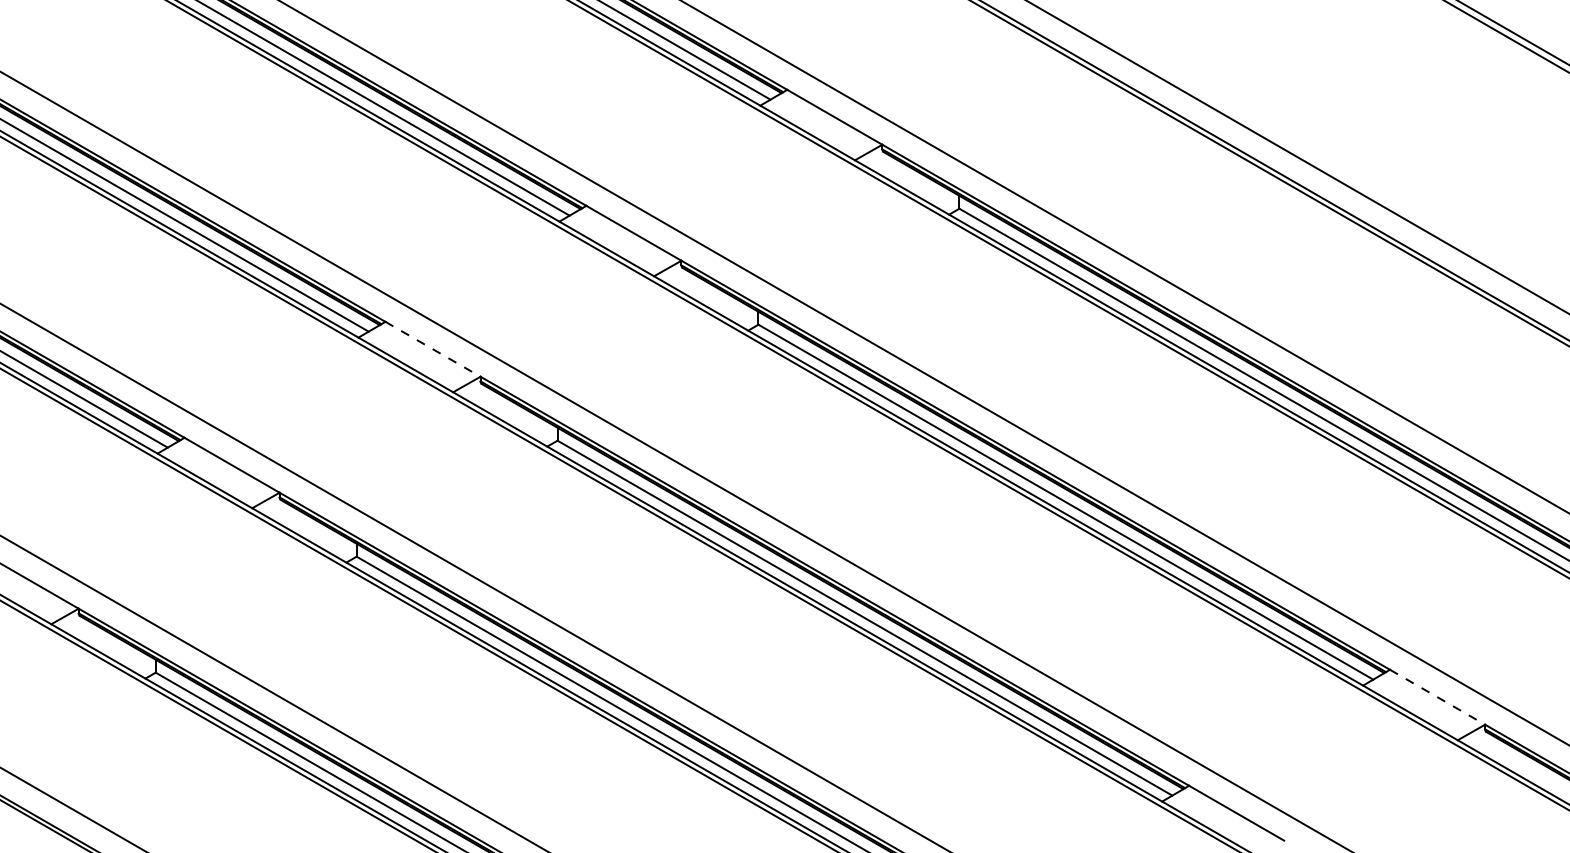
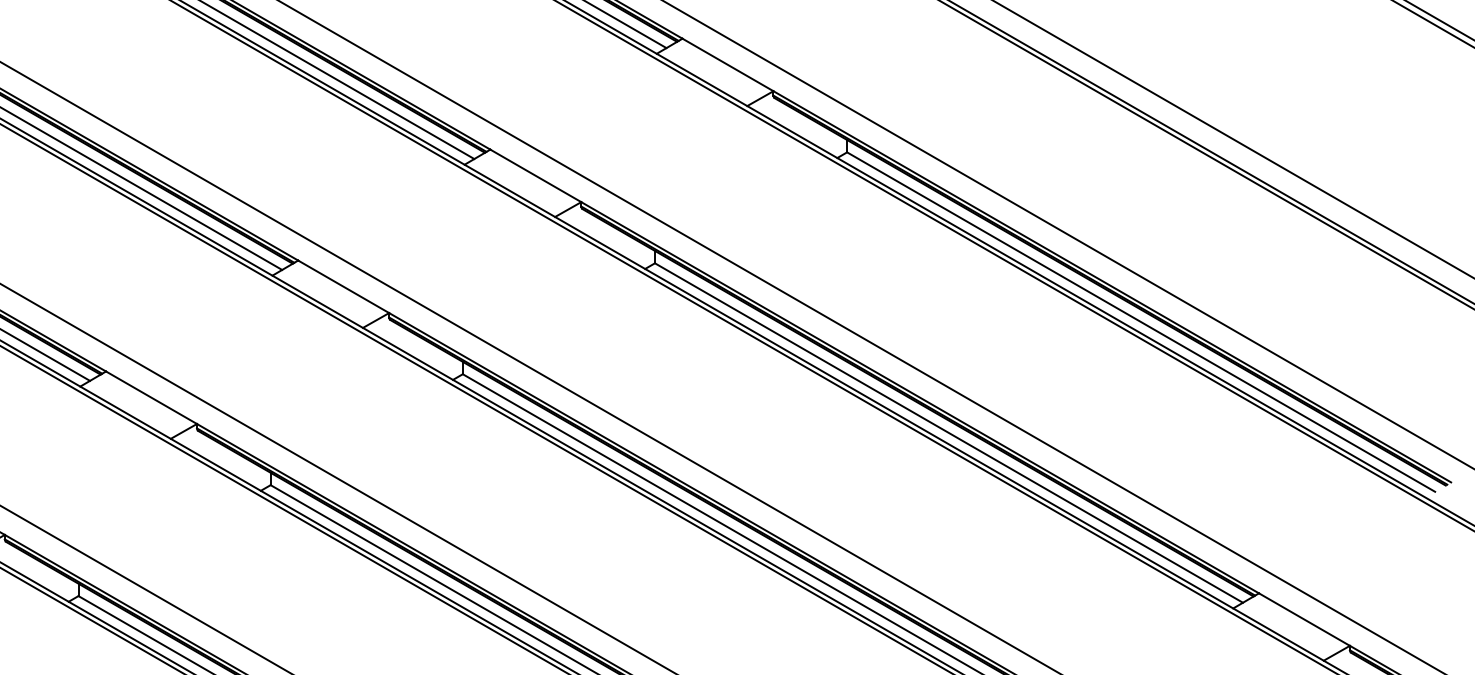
line: (433, 349) -> (344, 287), dashed -> solid
line: (1437, 697) -> (1304, 619), dashed -> solid

